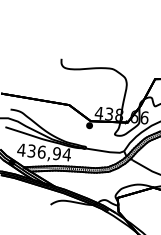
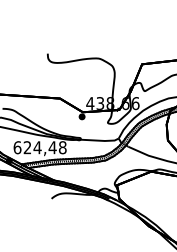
text: (43, 152) -> (39, 147), 436,94 -> 624,48

